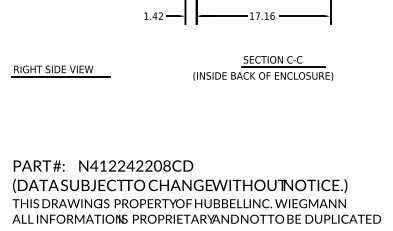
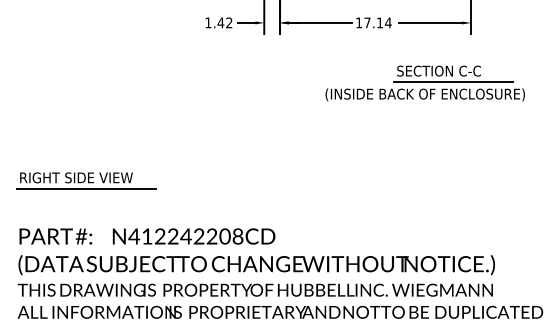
text: (272, 15) -> (388, 22), 17.16 -> 17.14
part: (262, 68) -> (424, 83), moved
part: (60, 71) -> (86, 180), moved

